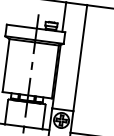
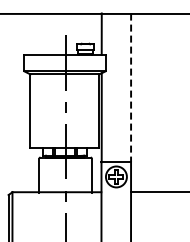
line: (80, 58) -> (131, 88), solid -> dashed

